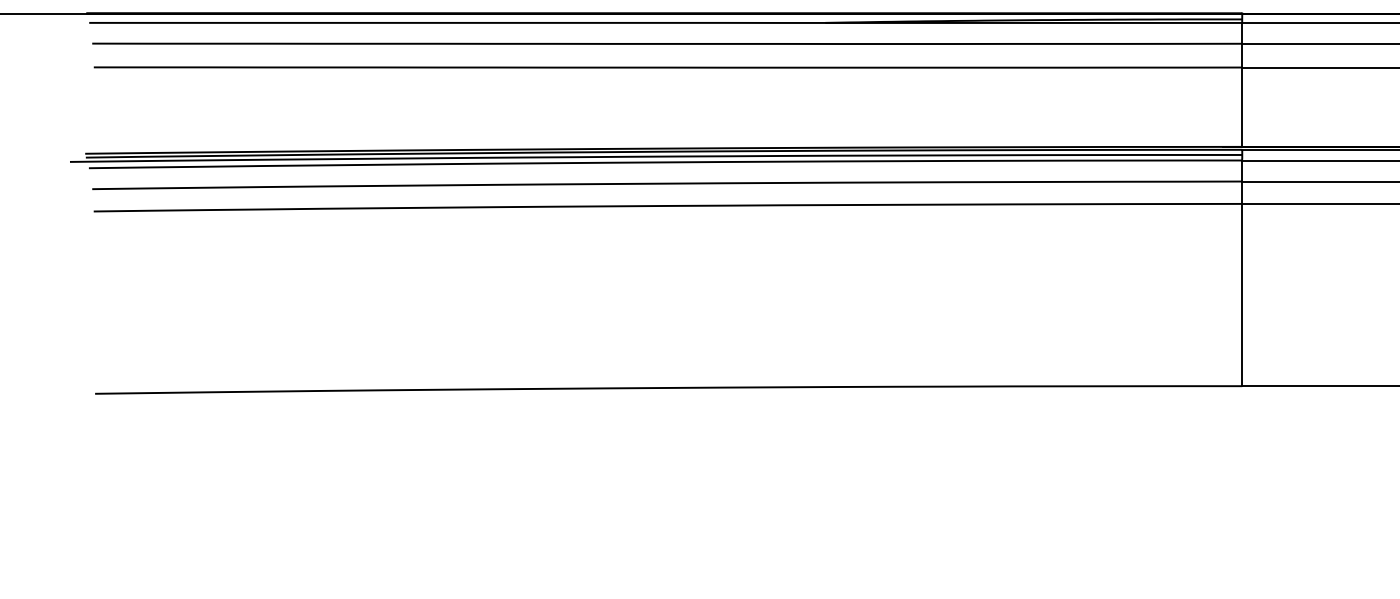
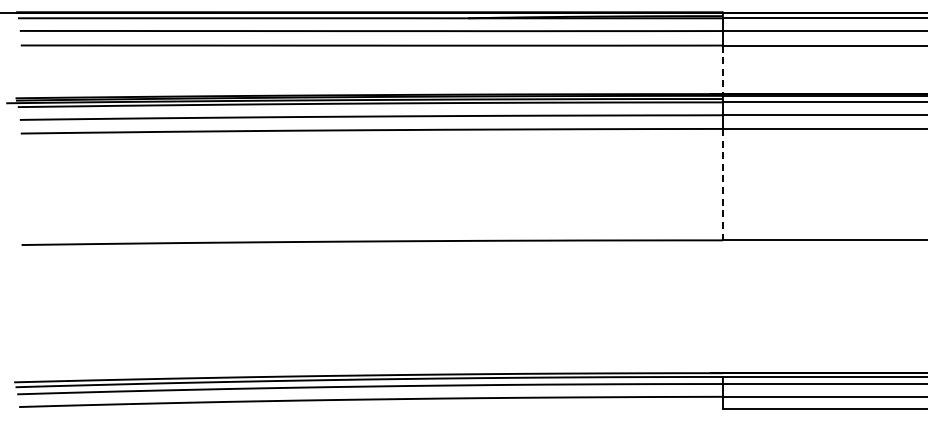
line: (1241, 108) -> (722, 70), solid -> dashed
line: (1241, 294) -> (722, 184), solid -> dashed

